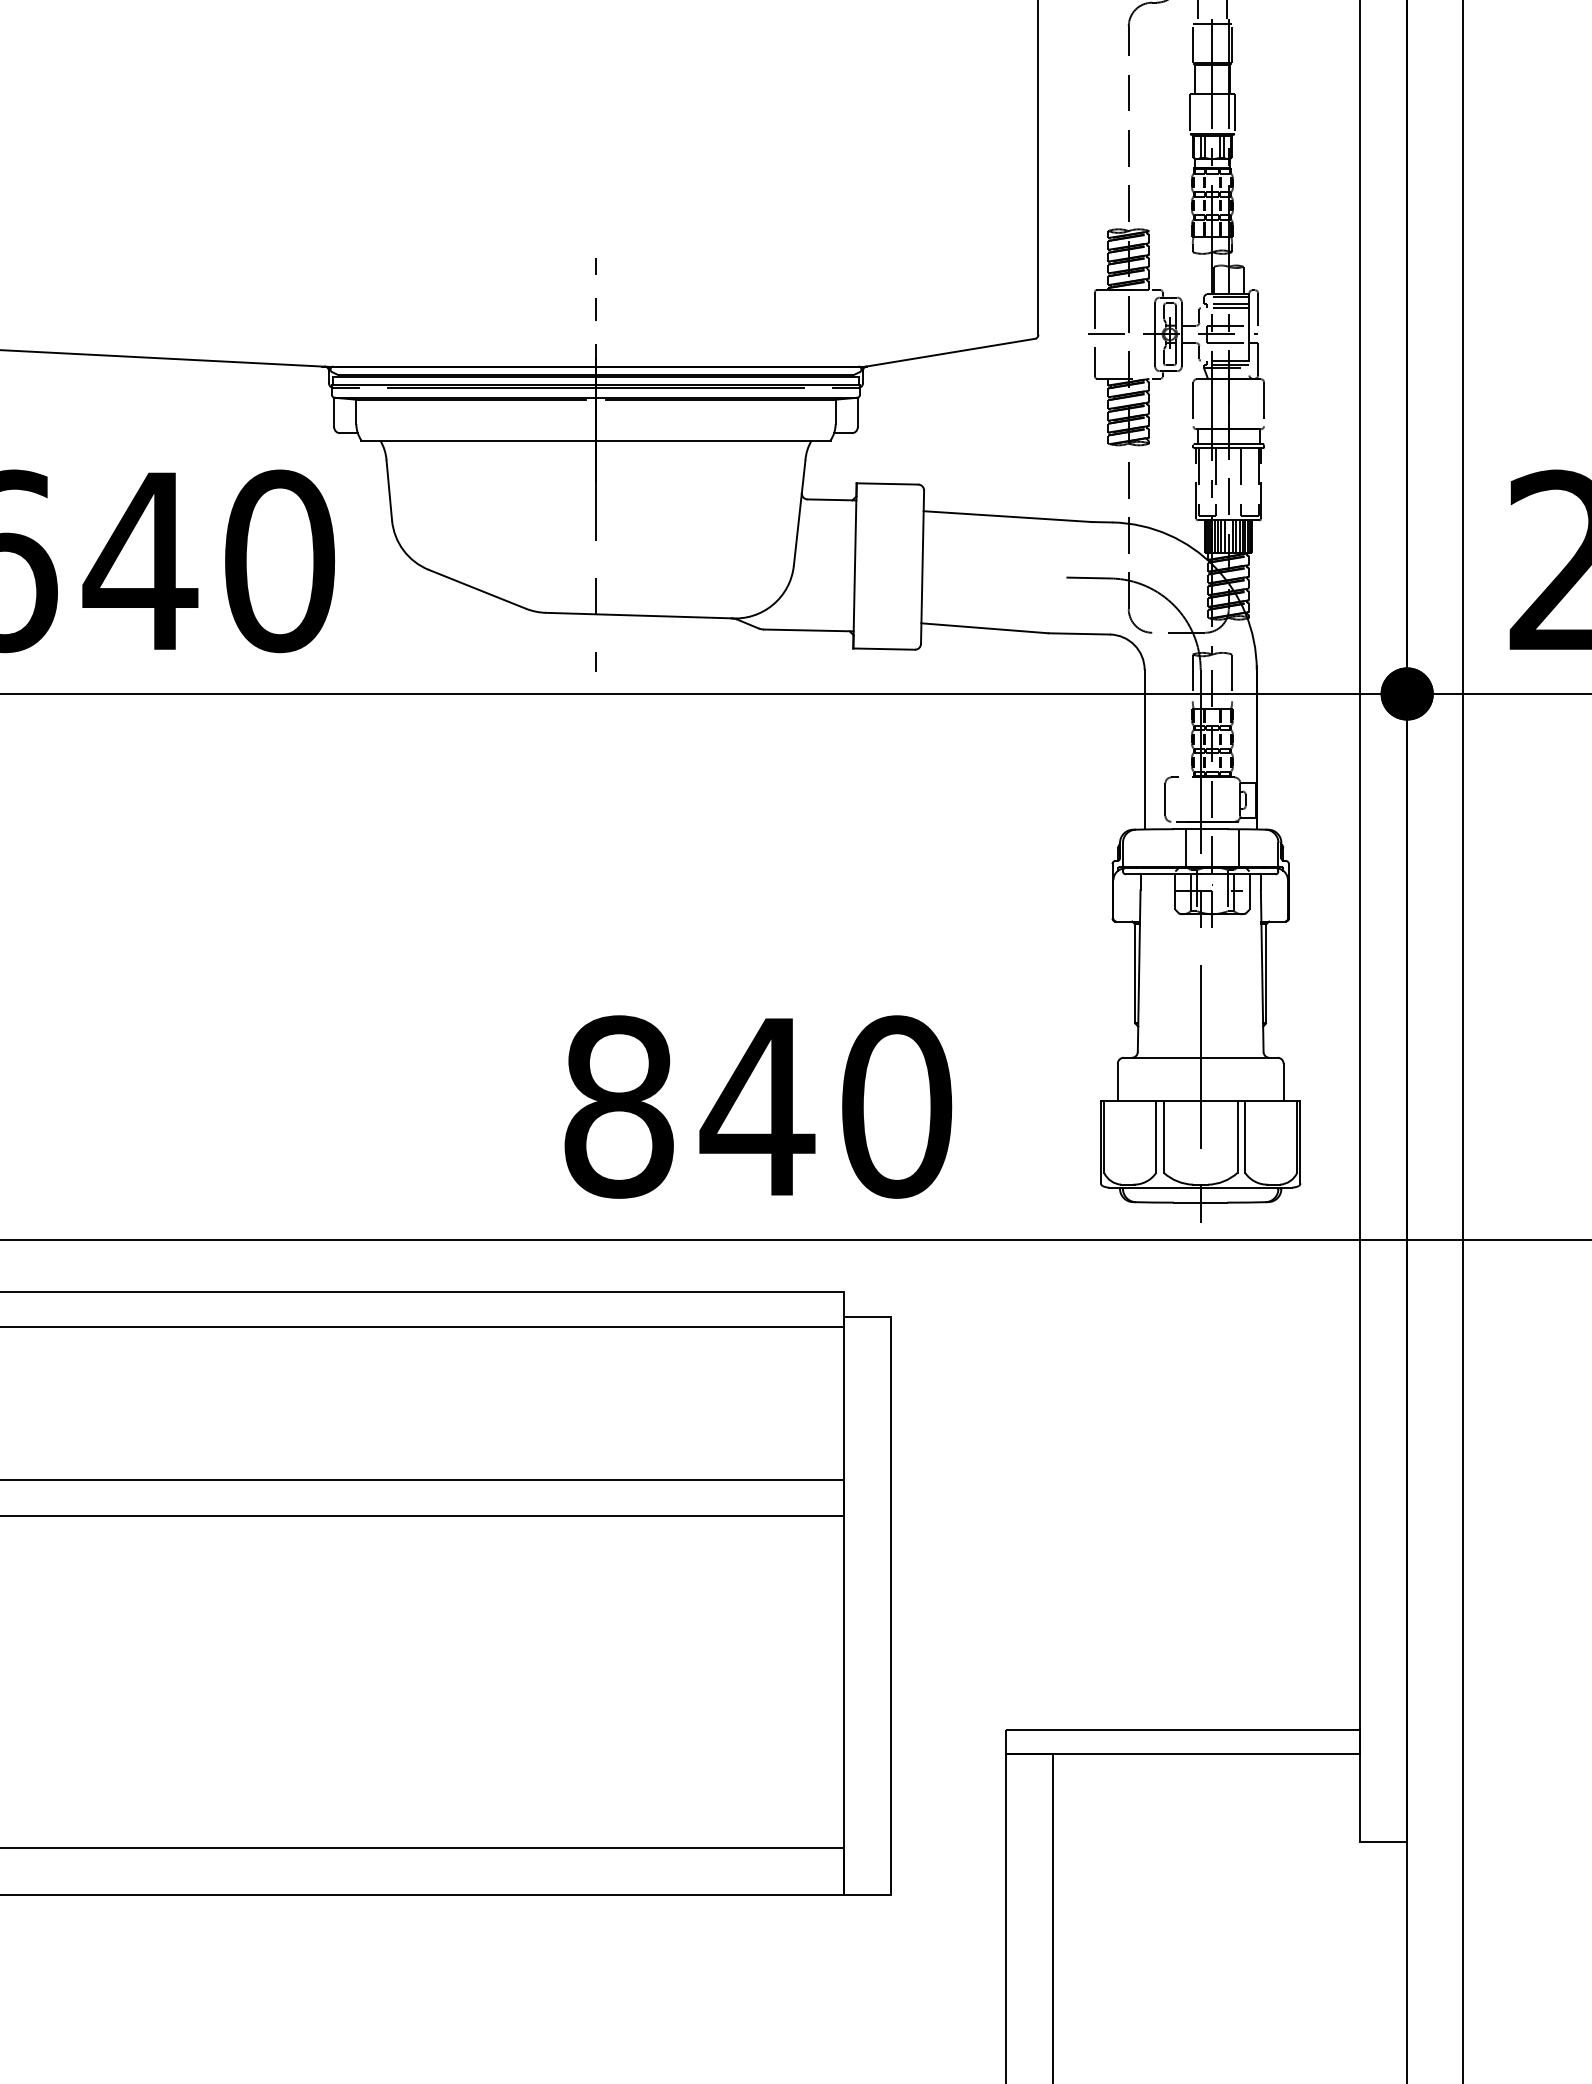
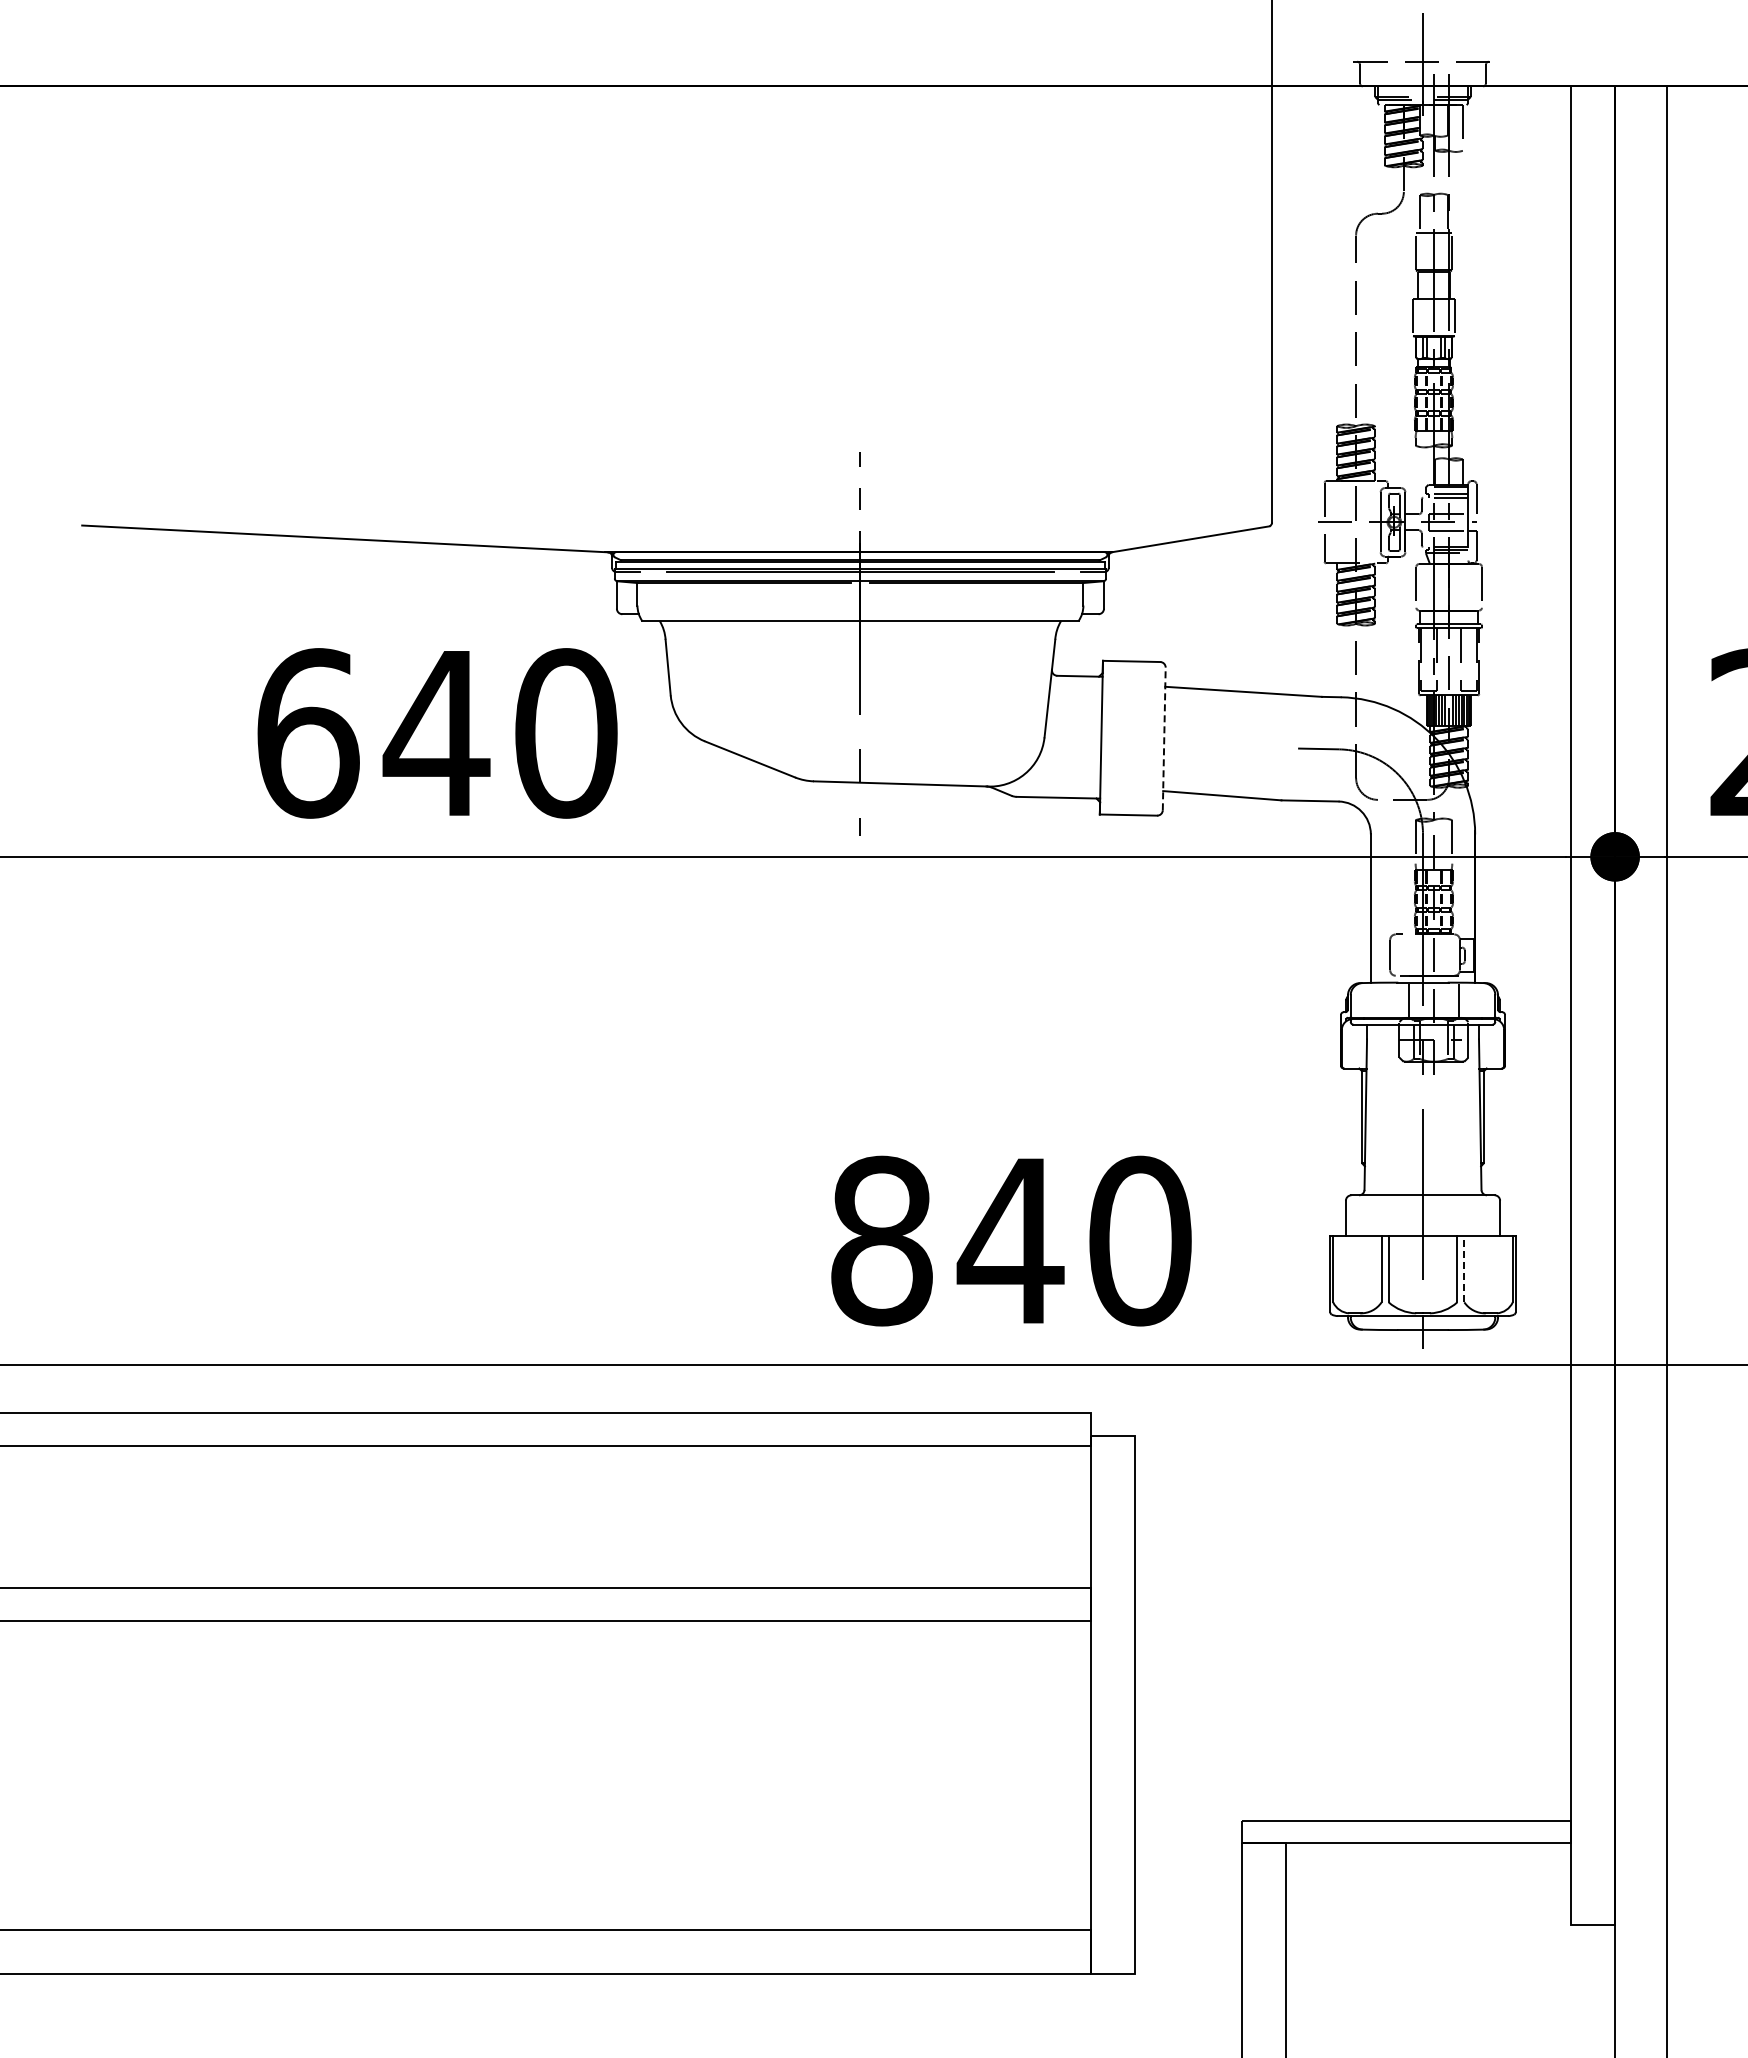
line: (922, 566) -> (1164, 738), solid -> dashed
line: (1245, 1136) -> (1464, 1268), solid -> dashed

